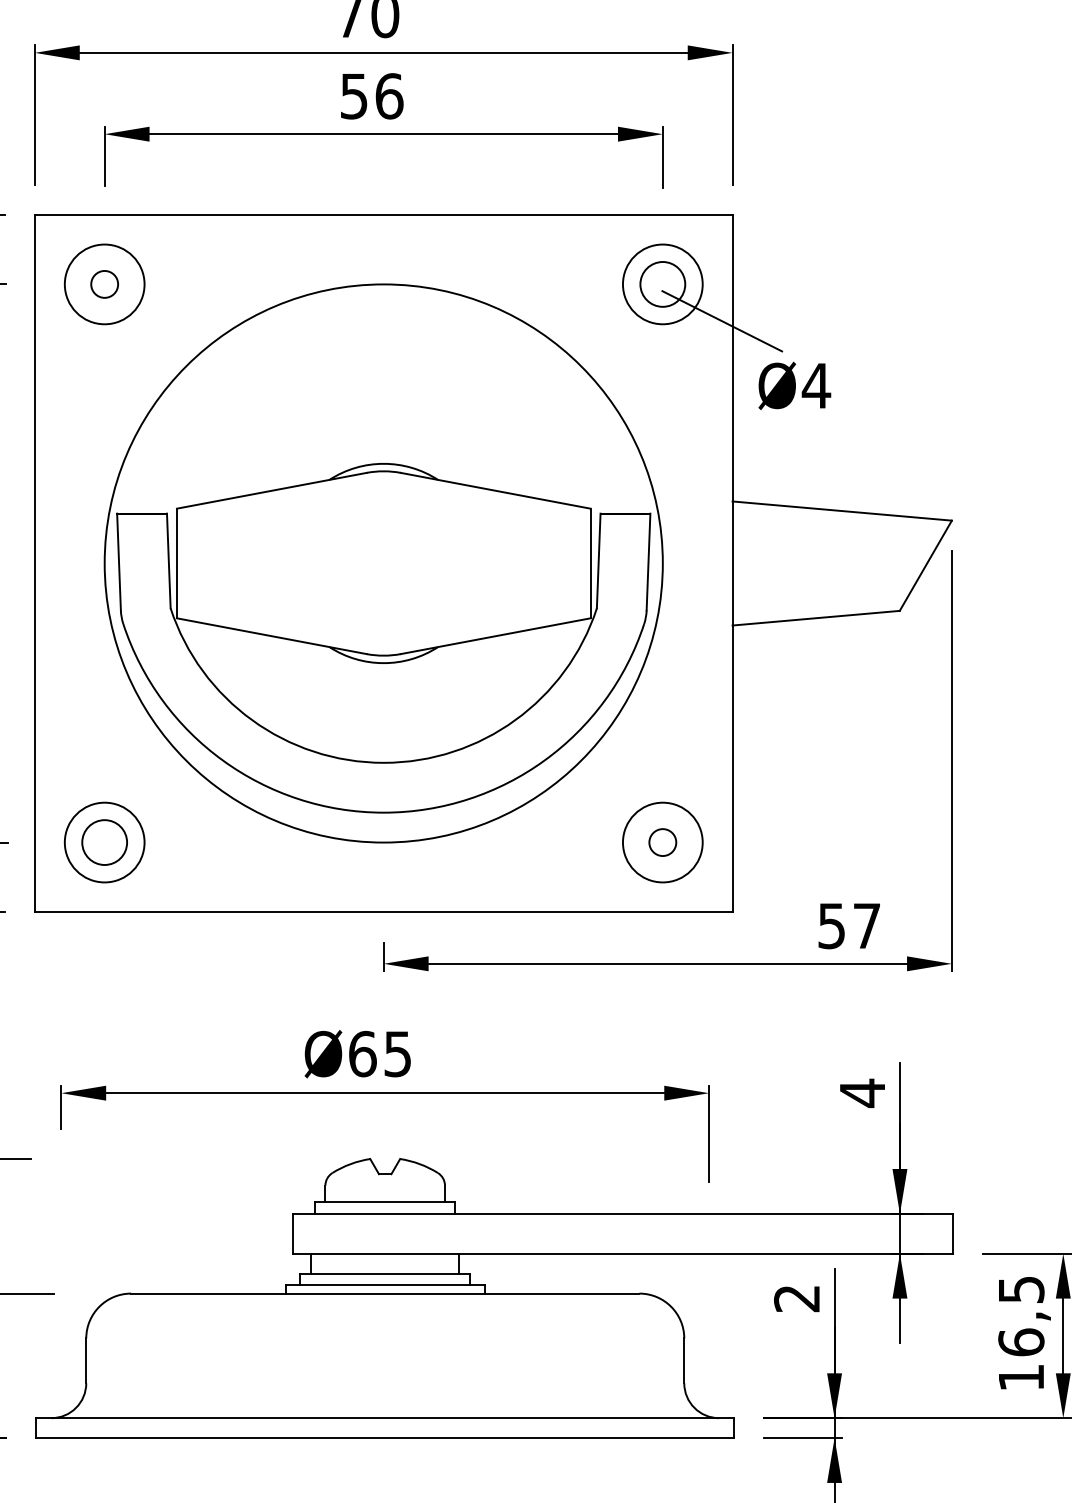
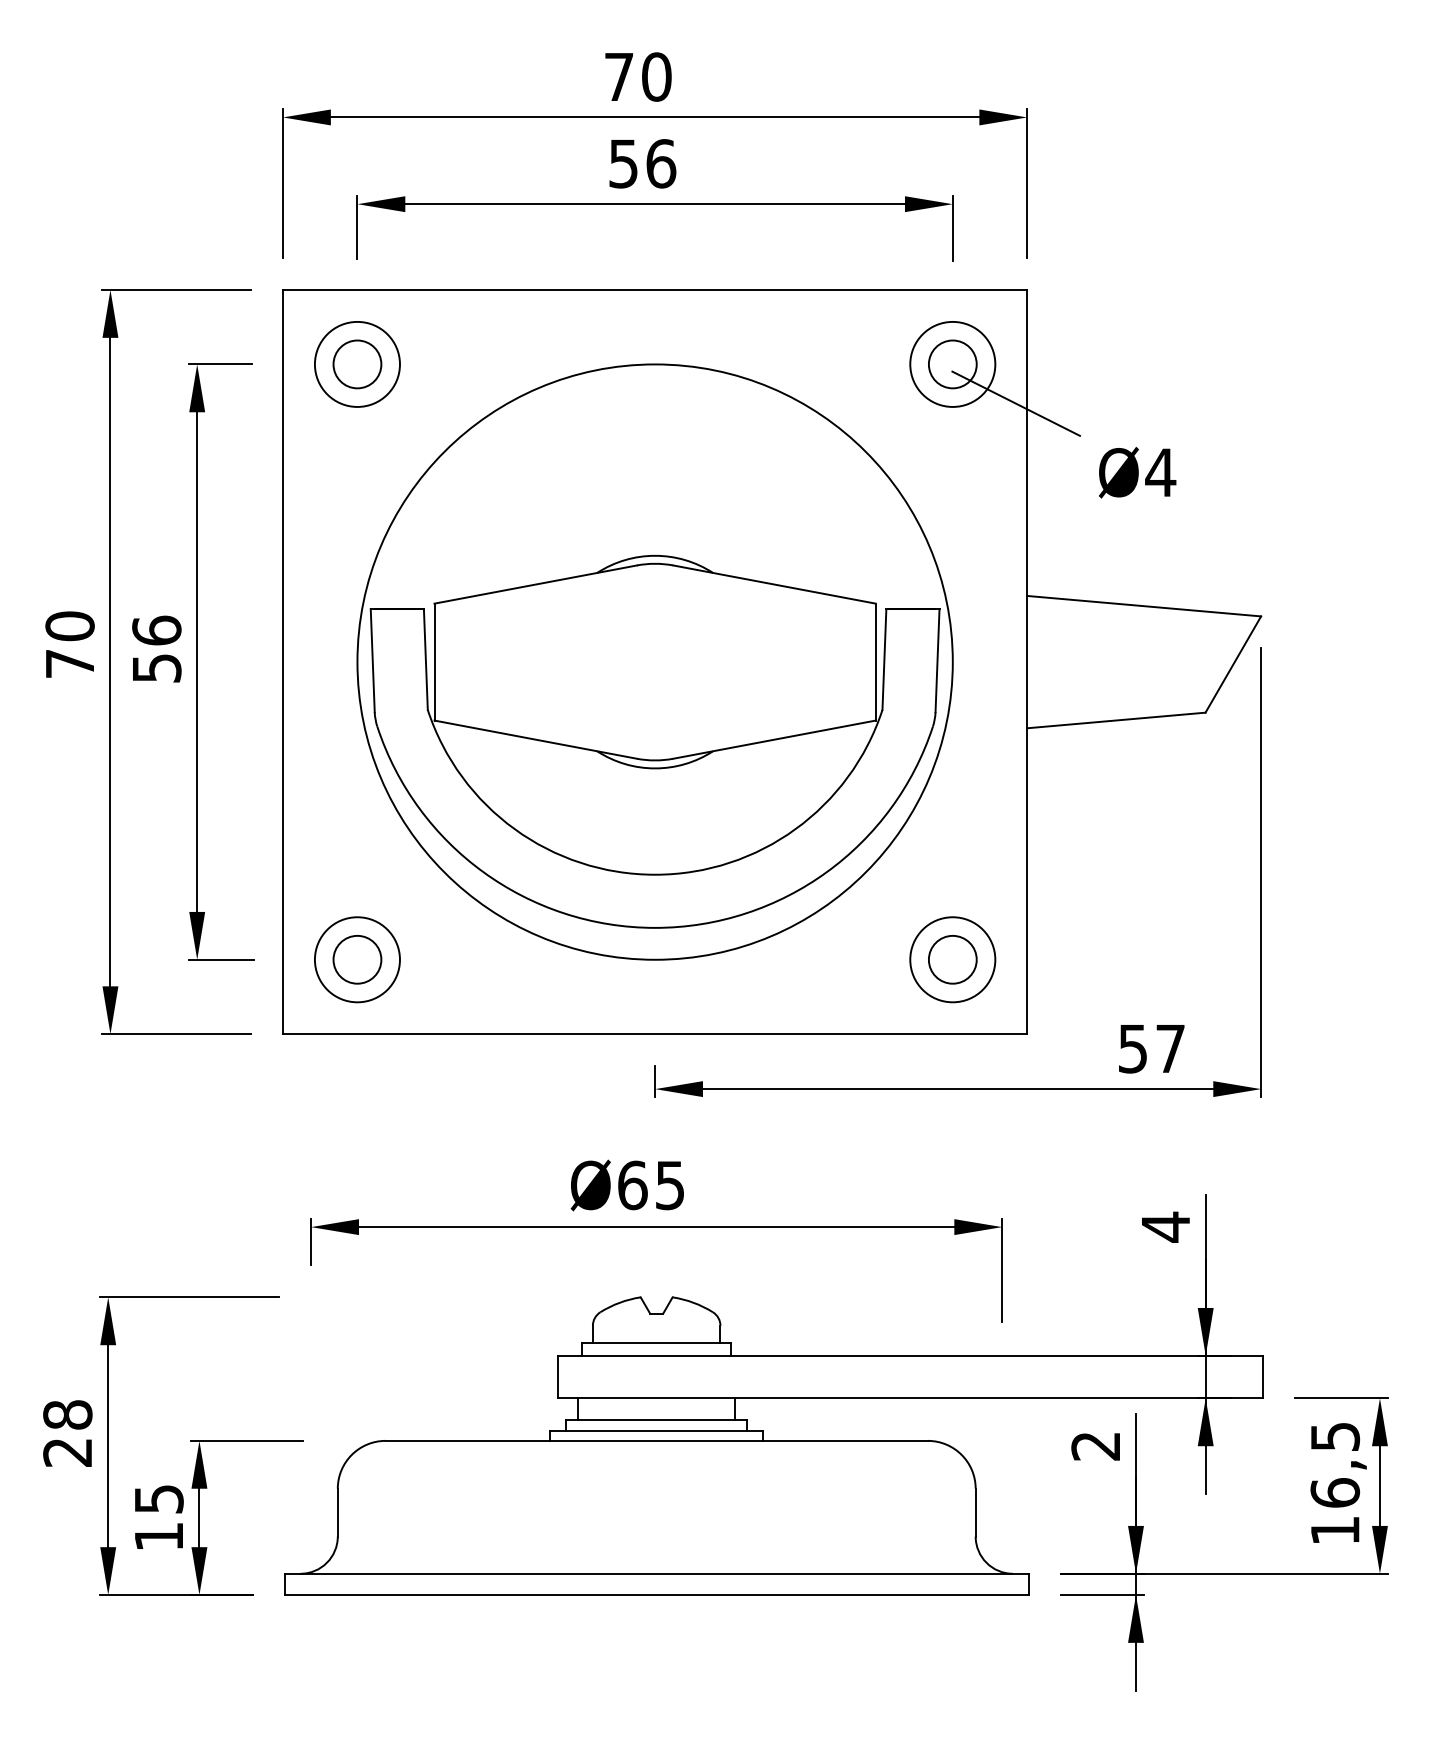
circle: (104, 284) -> (357, 364), size x1.67
text: (794, 385) -> (1137, 472), moved
circle: (662, 842) -> (952, 959), size x1.67

